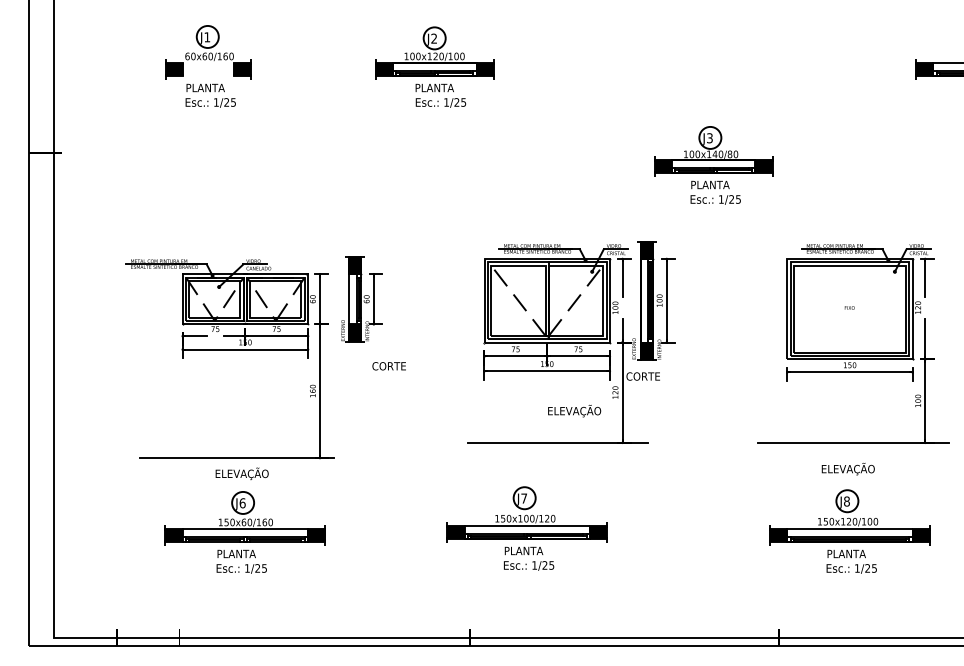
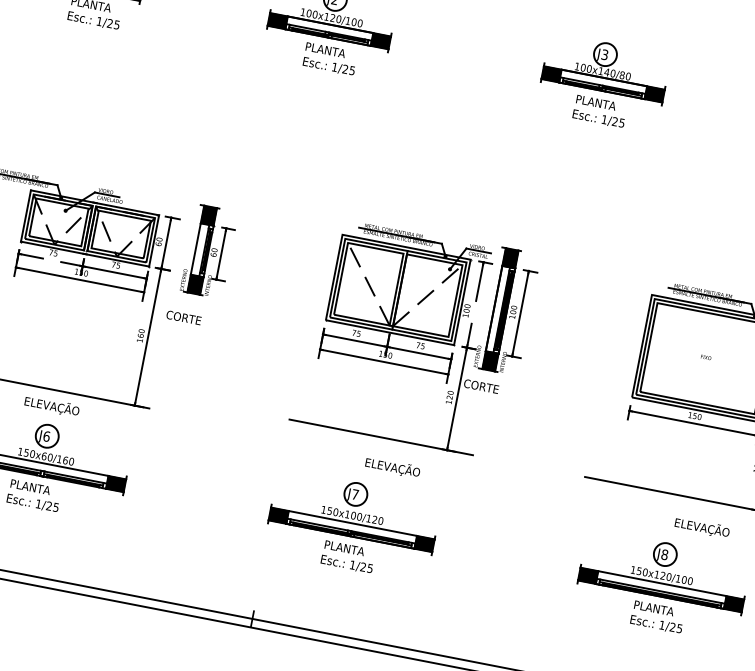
part: (713, 165) -> (603, 83), moved
text: (388, 366) -> (183, 317), moved
text: (574, 410) -> (392, 466), moved
text: (847, 469) -> (701, 527), moved
part: (526, 528) -> (351, 525), moved

